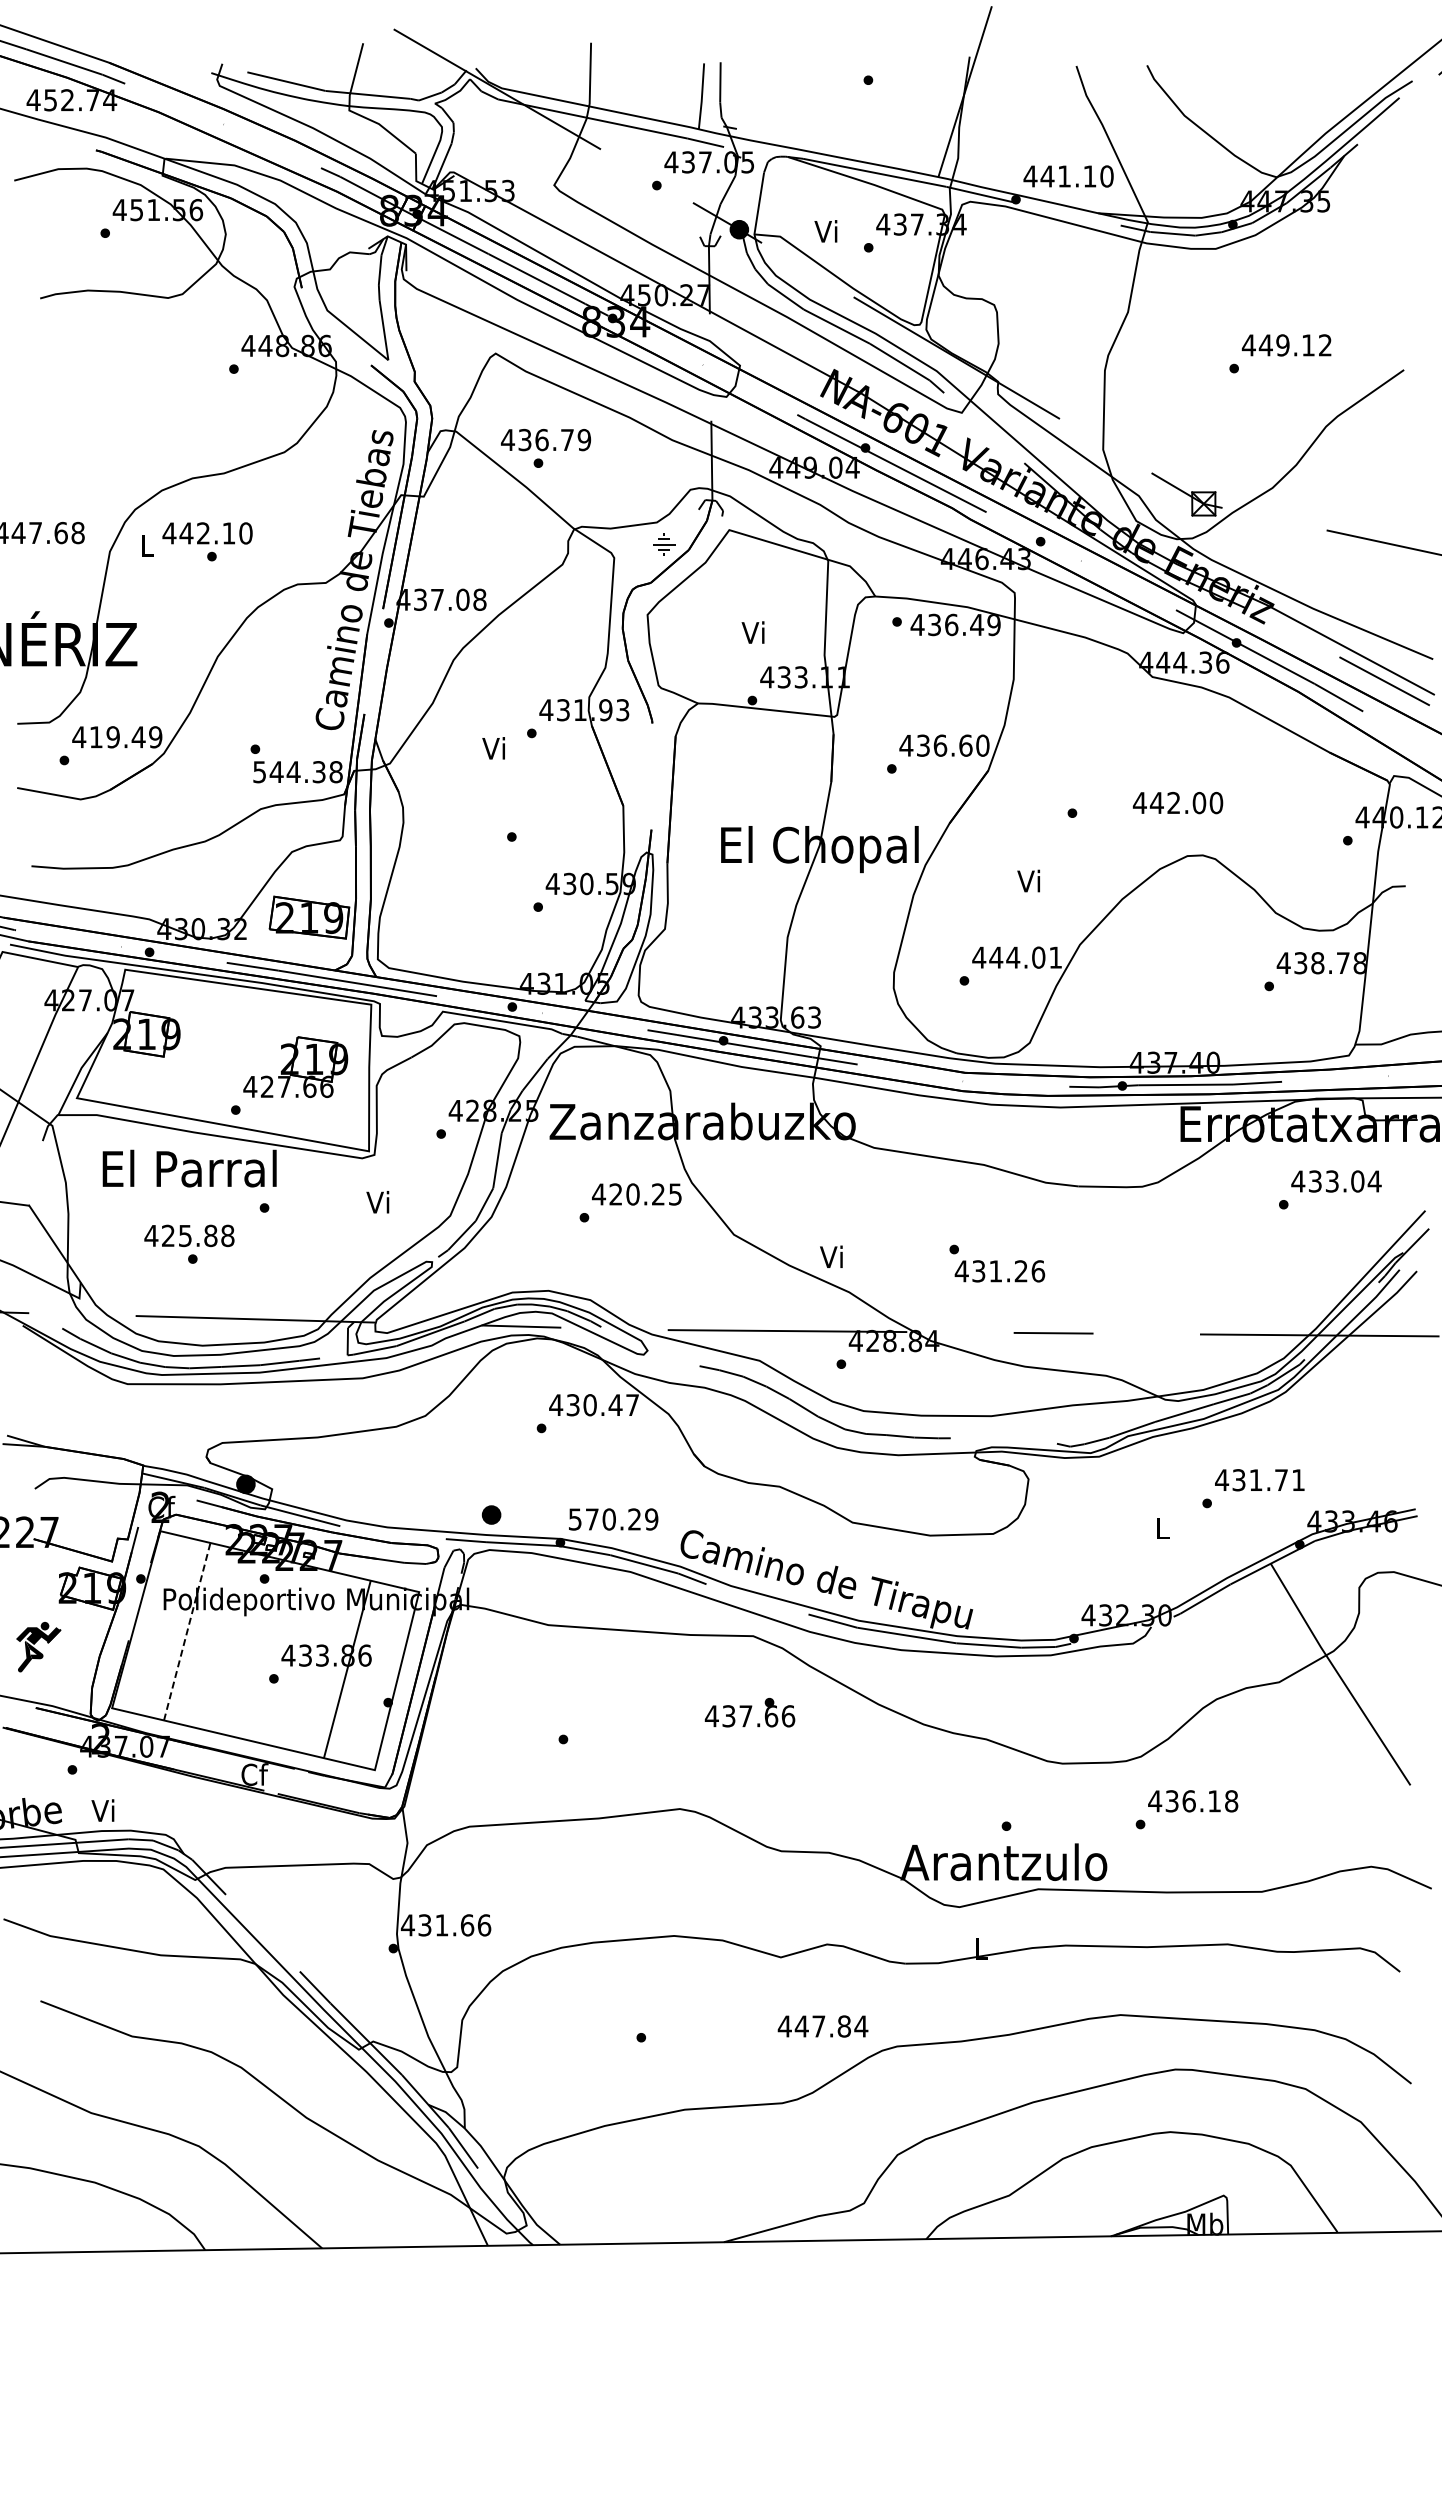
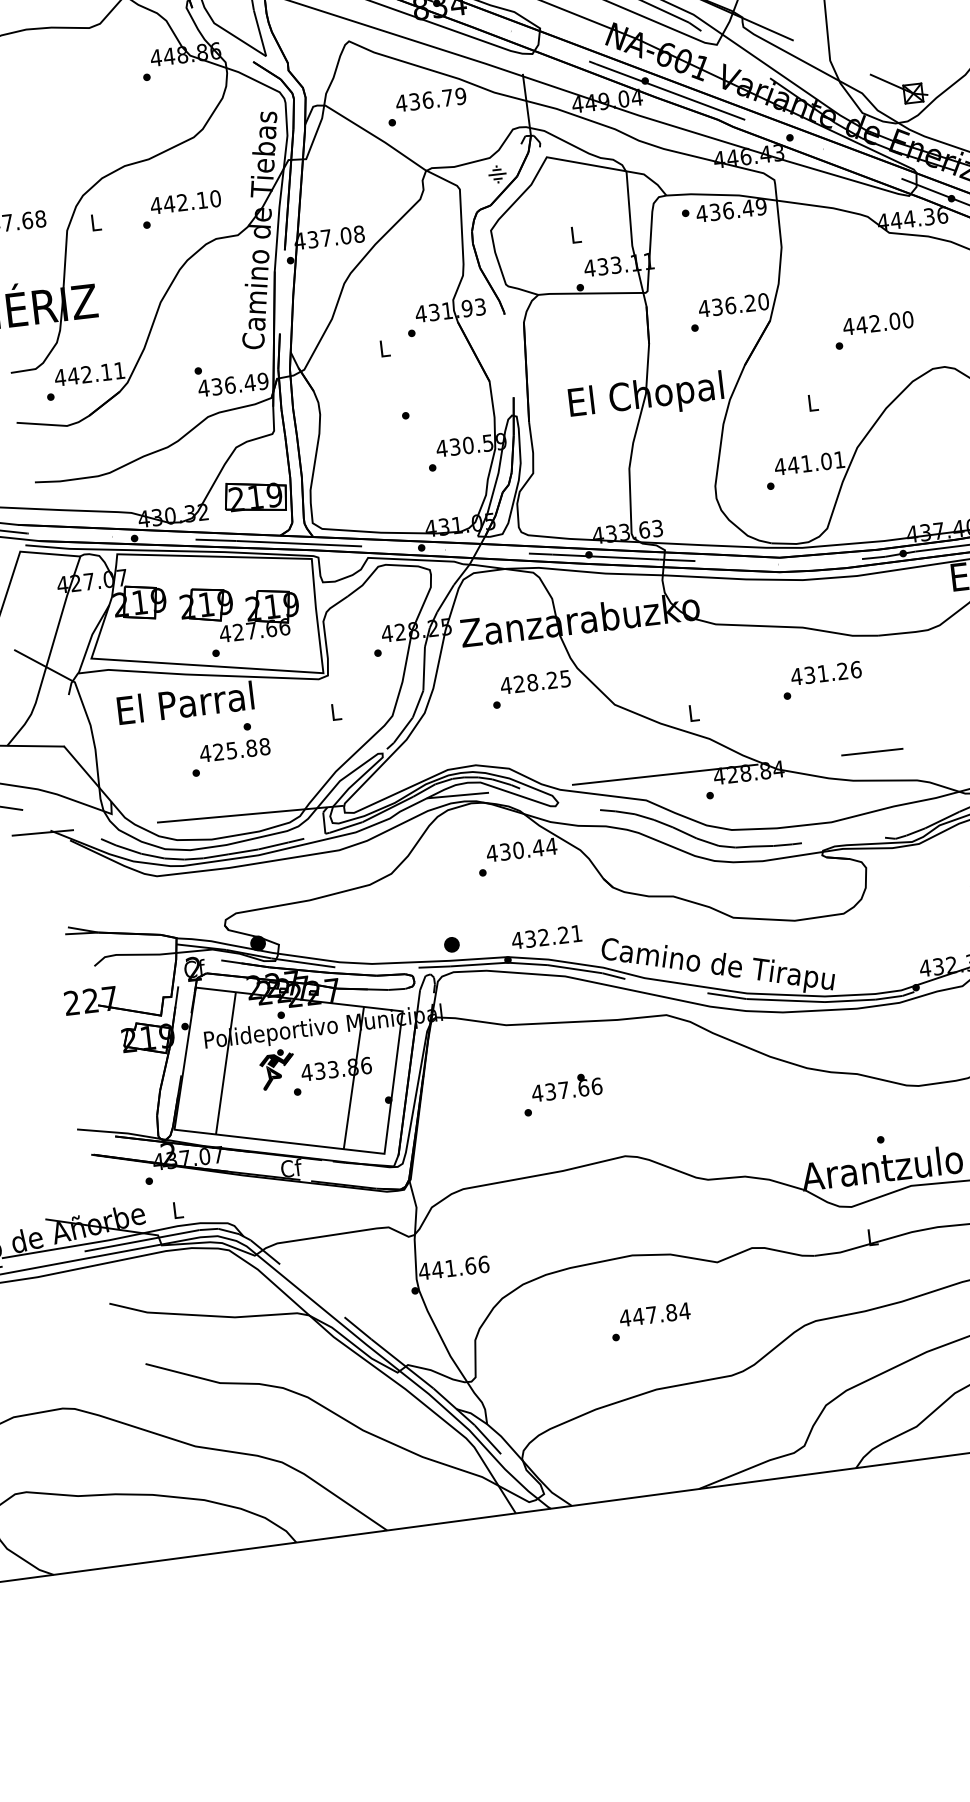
text: (546, 439) -> (431, 99), moved
text: (207, 533) -> (185, 202), moved
text: (752, 632) -> (574, 234), Vi -> L
text: (125, 737) -> (96, 373), 419.49 -> 442.11
text: (965, 745) -> (750, 303), 436.60 -> 436.20
text: (493, 748) -> (383, 348), Vi -> L
text: (297, 772) -> (233, 385), 544.38 -> 436.49
text: (1177, 803) -> (877, 323), moved
text: (1028, 880) -> (811, 402), Vi -> L
text: (1013, 957) -> (806, 463), 444.01 -> 441.01
part: (230, 1047) -> (206, 605), added
text: (632, 1194) -> (532, 682), 420.25 -> 428.25
text: (377, 1202) -> (334, 712), Vi -> L
text: (189, 1235) -> (235, 749), moved
text: (831, 1256) -> (692, 712), Vi -> L
text: (999, 1271) -> (825, 673), moved
text: (632, 1404) -> (551, 846), 430.47 -> 430.44
text: (613, 1519) -> (547, 937), 570.29 -> 432.21
line: (187, 1631) -> (226, 1063), dashed -> solid
part: (38, 1647) -> (277, 1069), moved
text: (749, 1712) -> (566, 1087), moved
text: (102, 1810) -> (176, 1210), Vi -> L
text: (424, 1925) -> (437, 1270), 431.66 -> 441.66
text: (822, 2026) -> (654, 1314), moved

